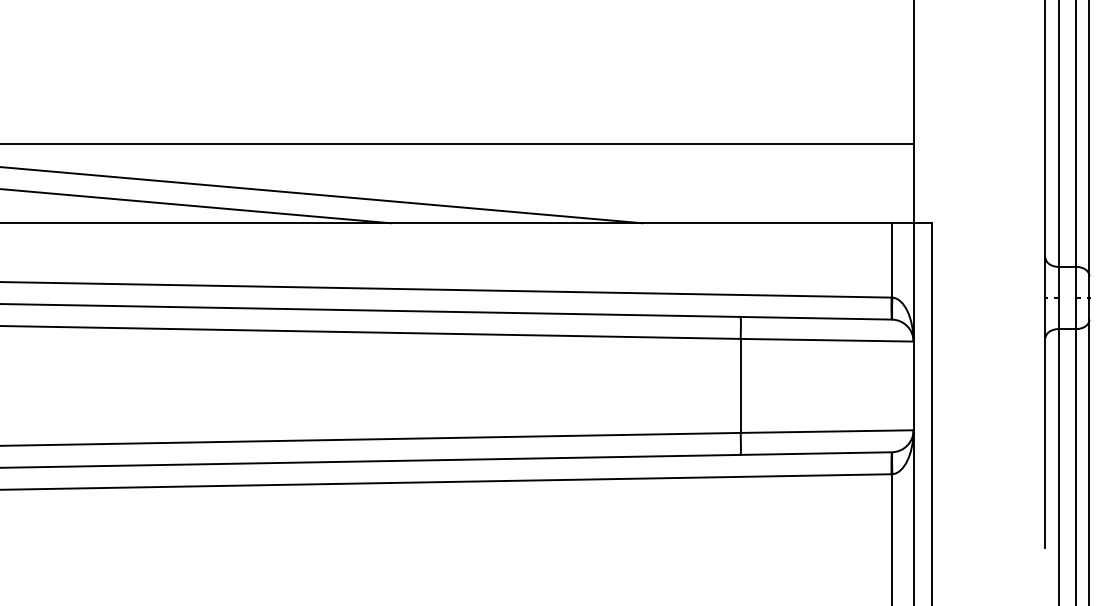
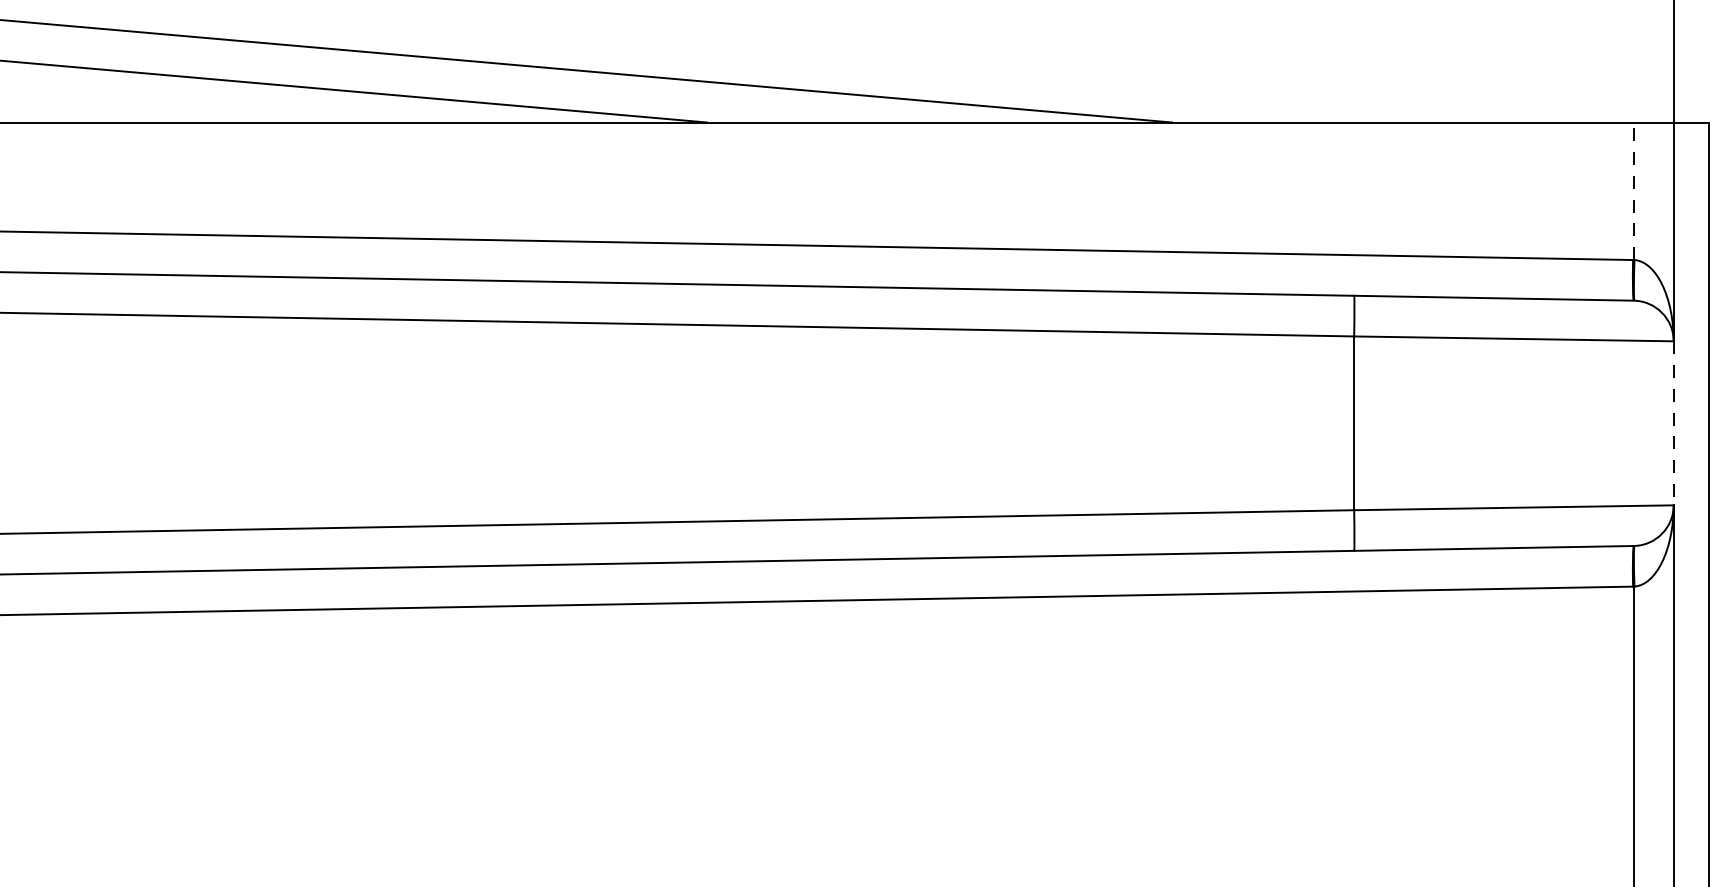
line: (892, 259) -> (1634, 189), solid -> dashed
line: (913, 386) -> (1673, 424), solid -> dashed

